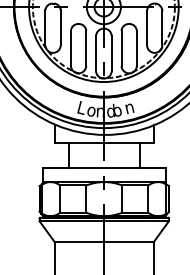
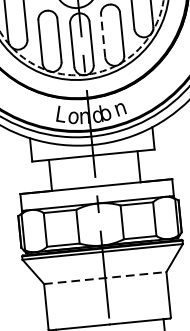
line: (121, 48) -> (103, 35), solid -> dashed
line: (104, 242) -> (105, 278), solid -> dashed

